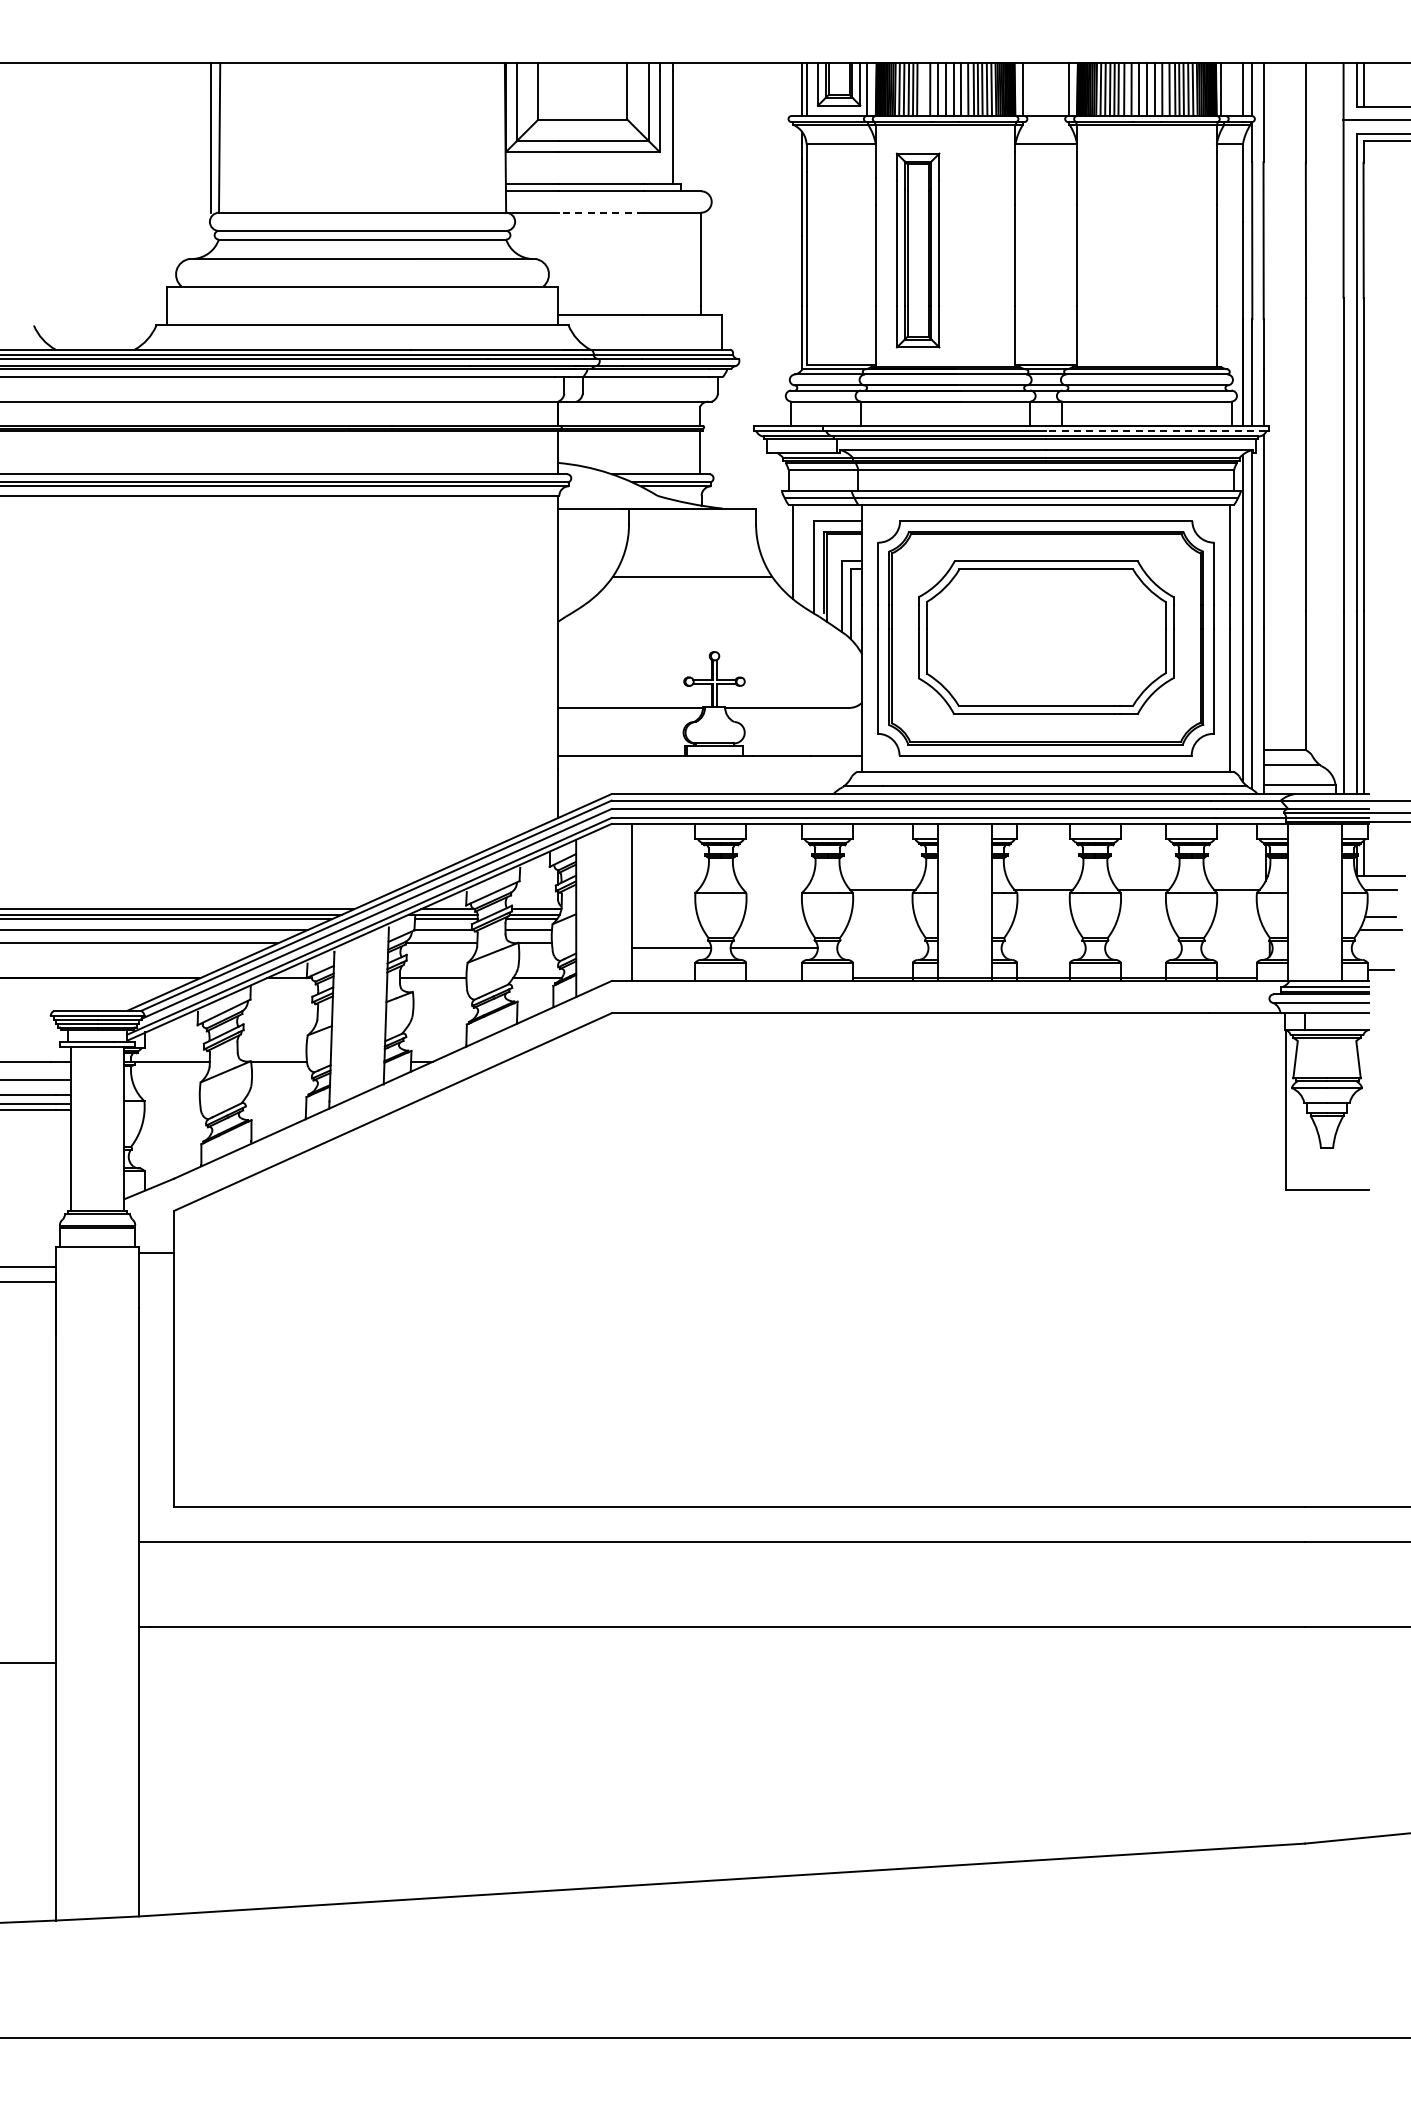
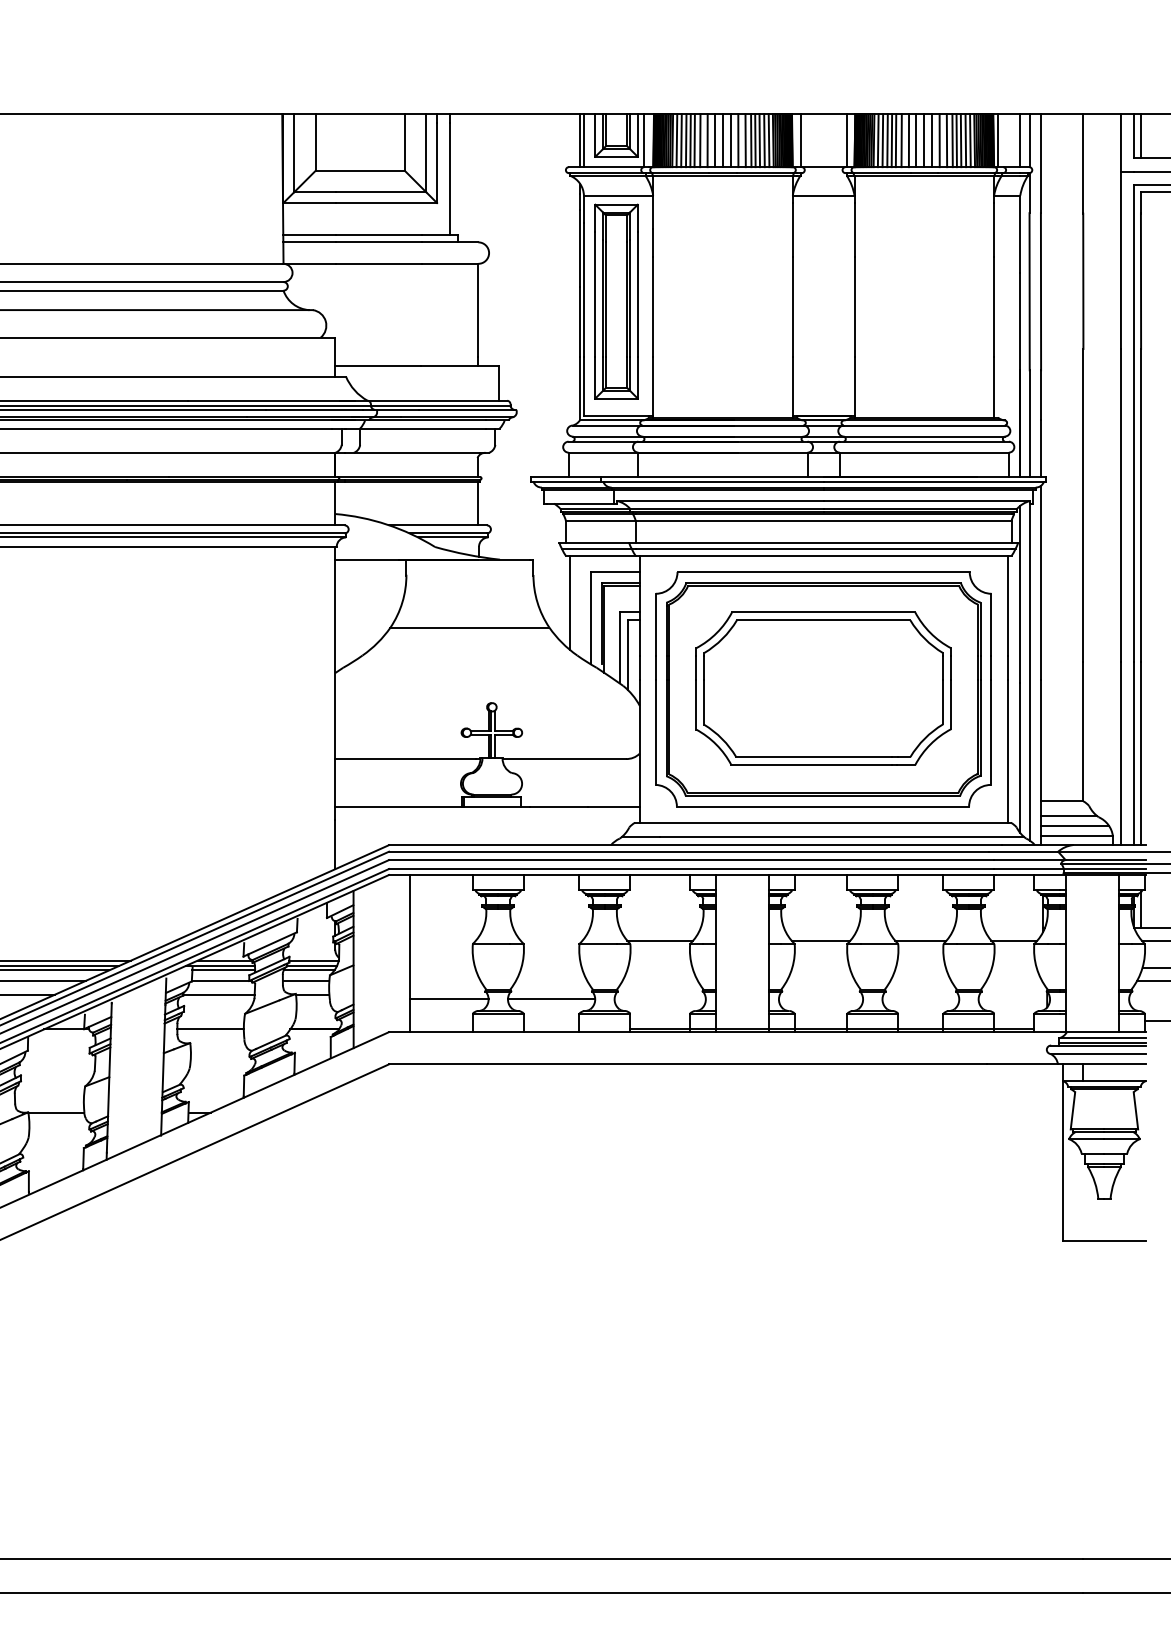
line: (922, 89) -> (699, 140), added
line: (601, 212) -> (378, 263), dashed -> solid
part: (917, 250) -> (615, 301), moved
line: (1155, 431) -> (932, 482), dashed -> solid
line: (1297, 775) -> (1074, 826), added

